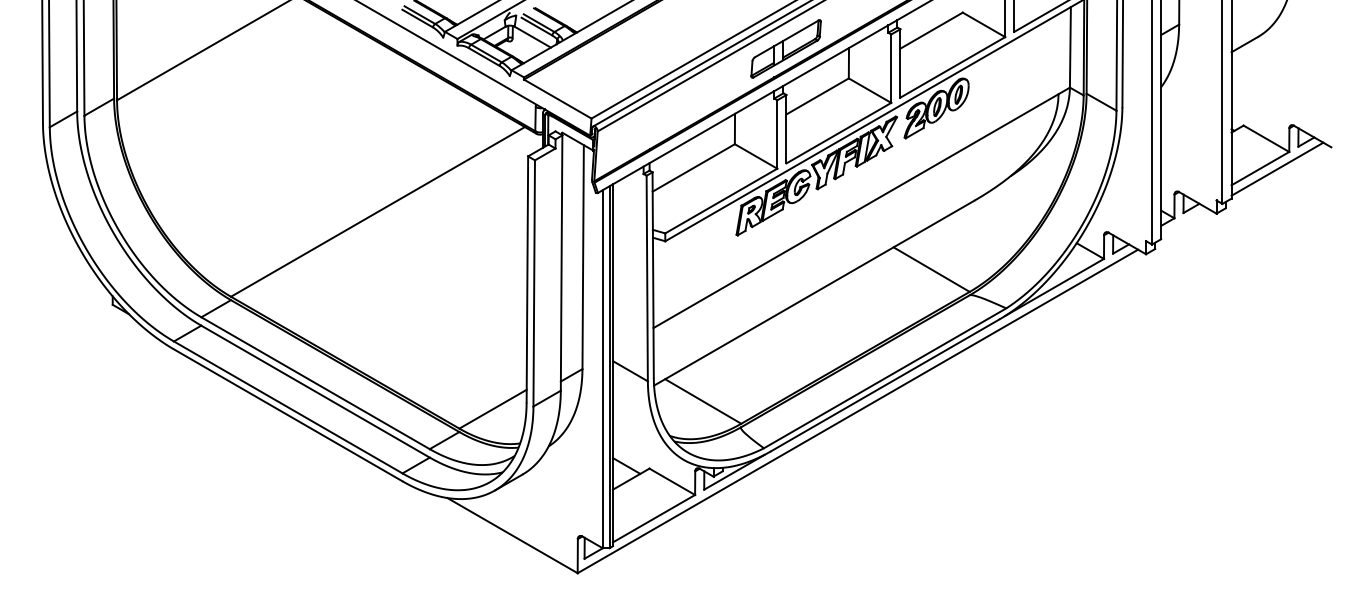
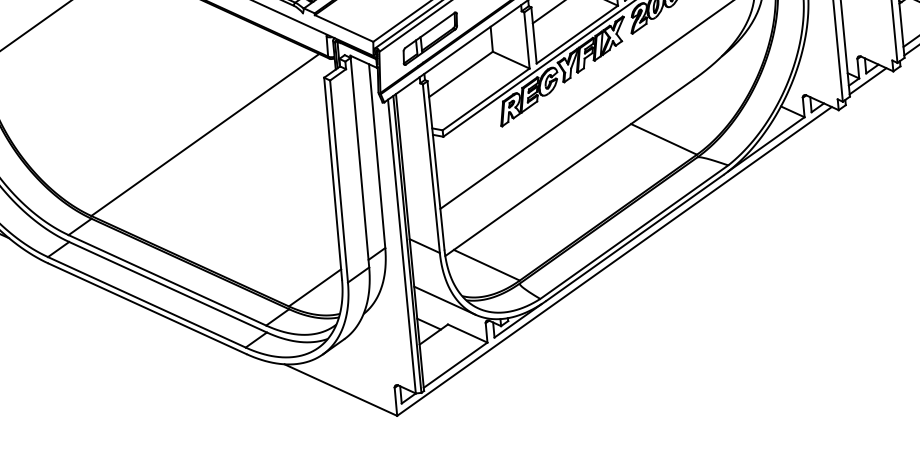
part: (660, 121) -> (430, 38), added
line: (1184, 222) -> (867, 81), added
line: (648, 439) -> (444, 300), added

